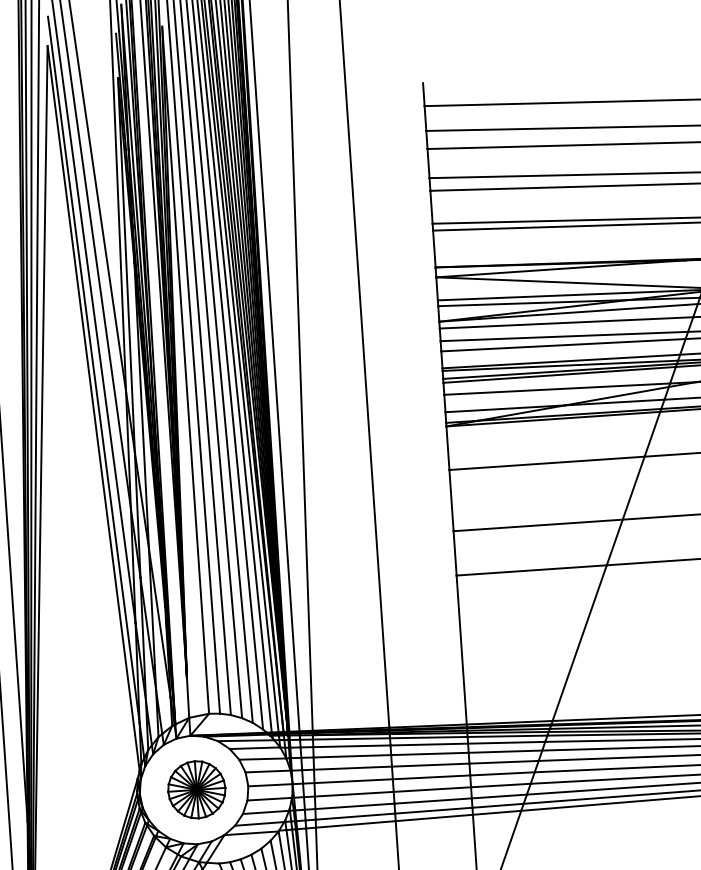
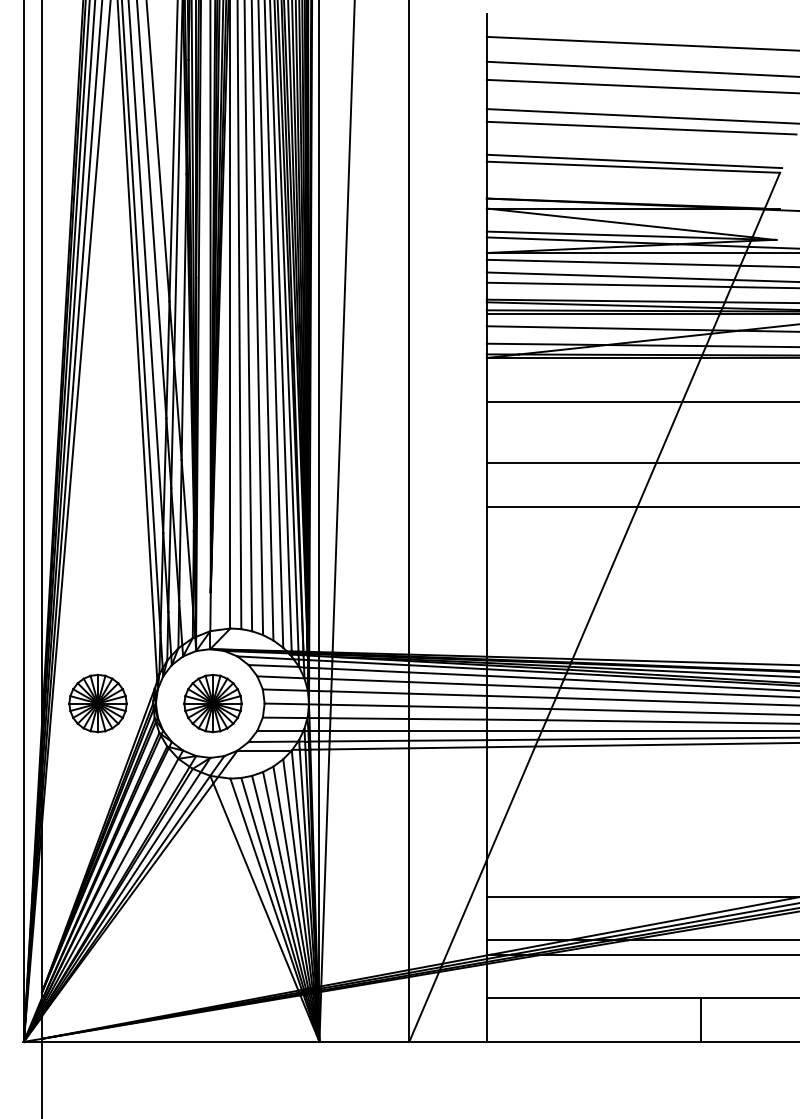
part: (81, 797) -> (97, 703), added

